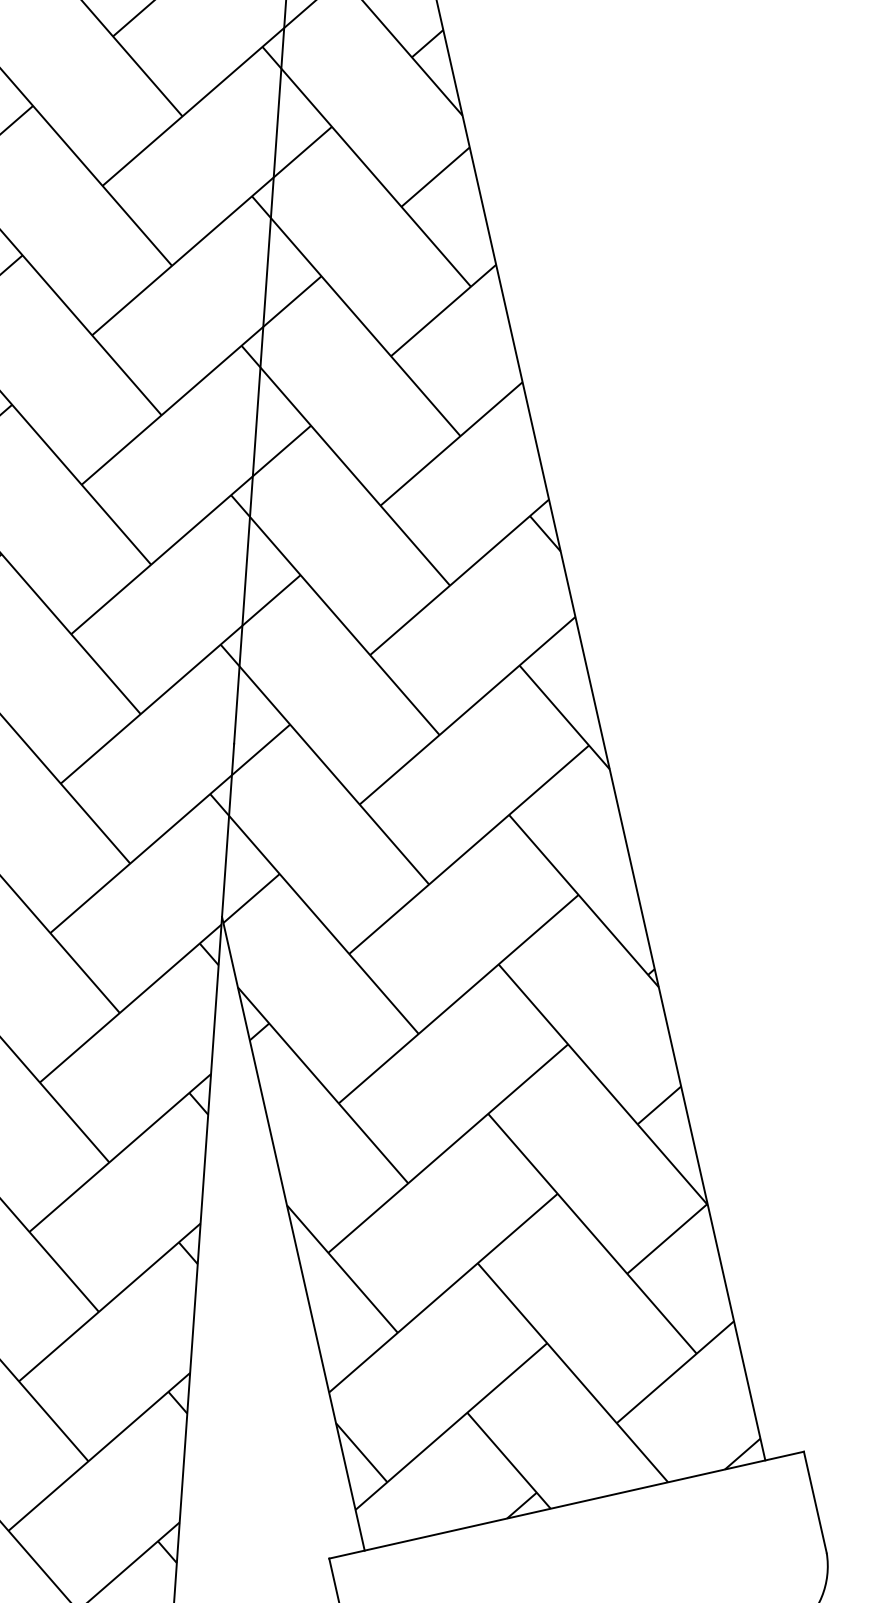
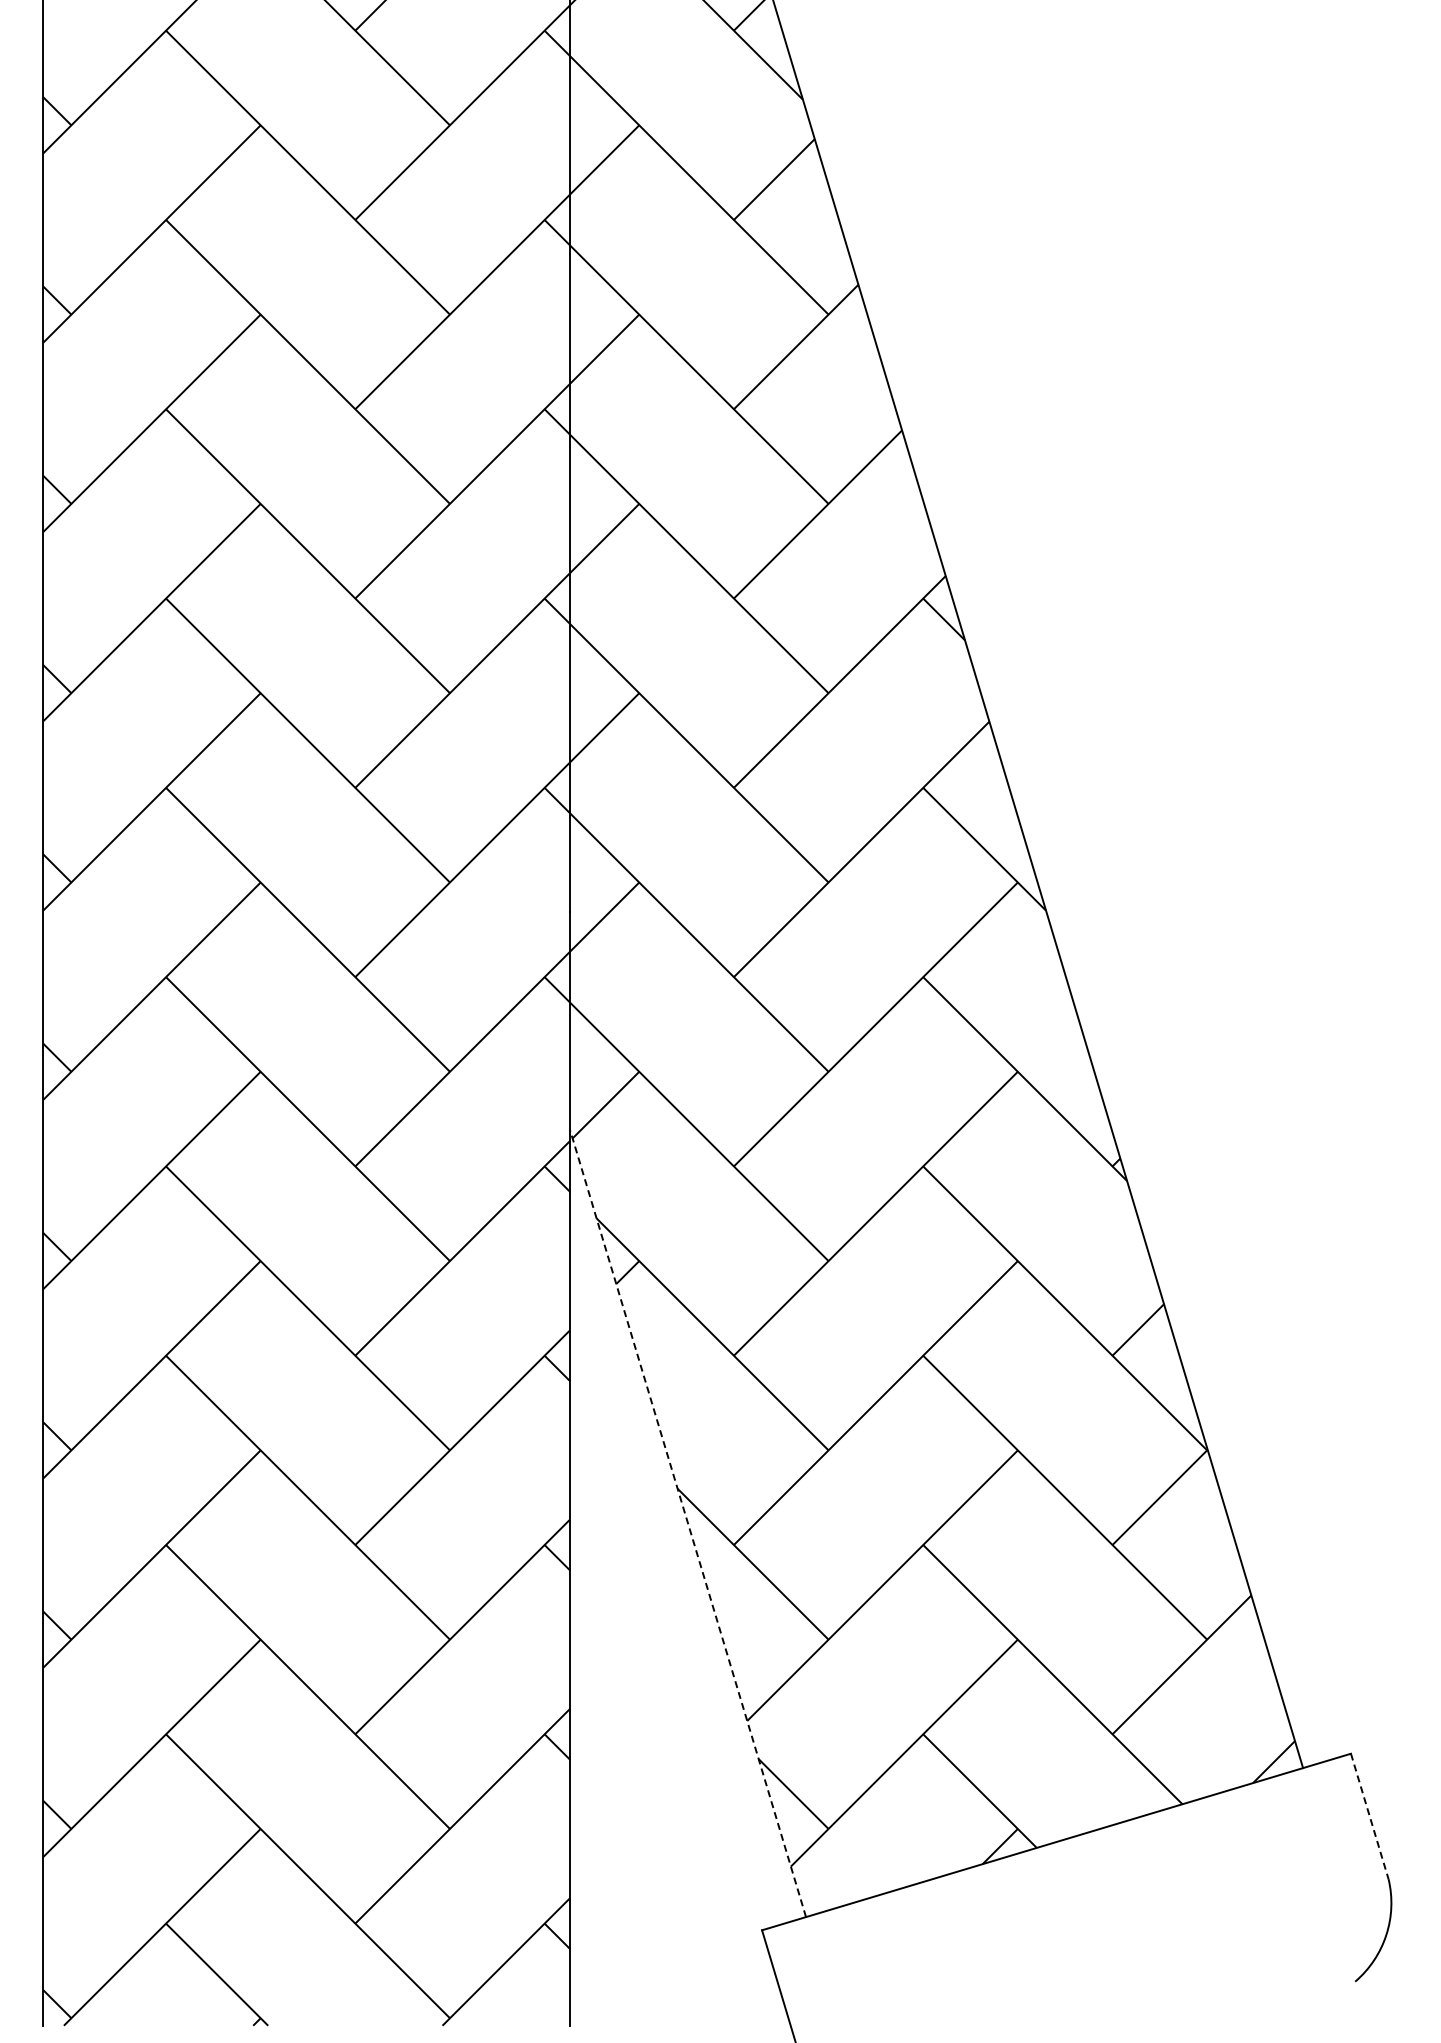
line: (293, 1233) -> (688, 1523), solid -> dashed
line: (815, 1502) -> (1369, 1816), solid -> dashed

